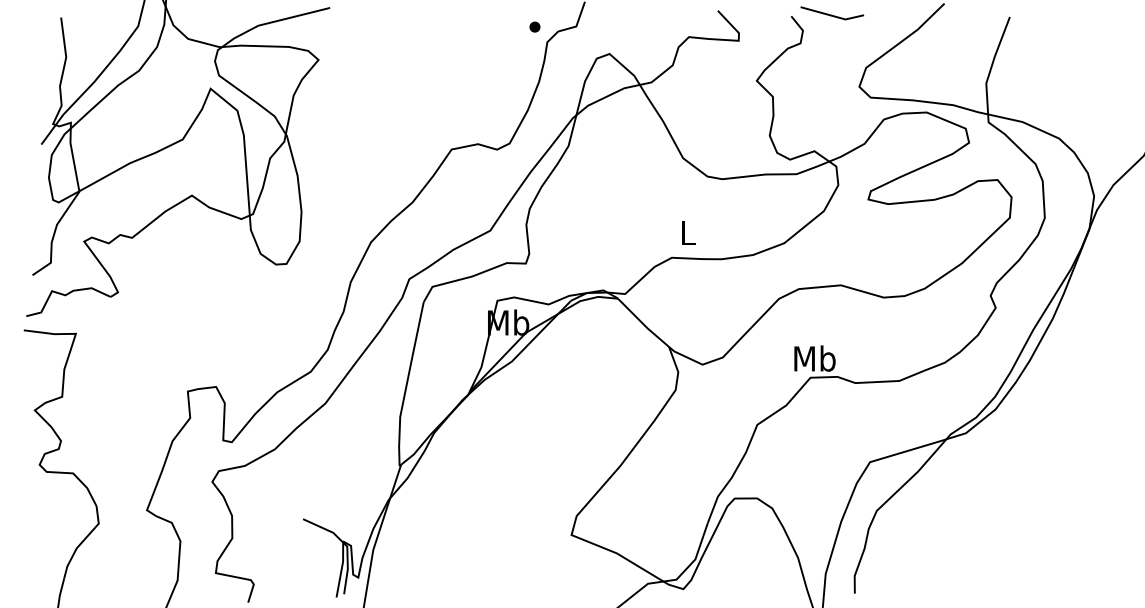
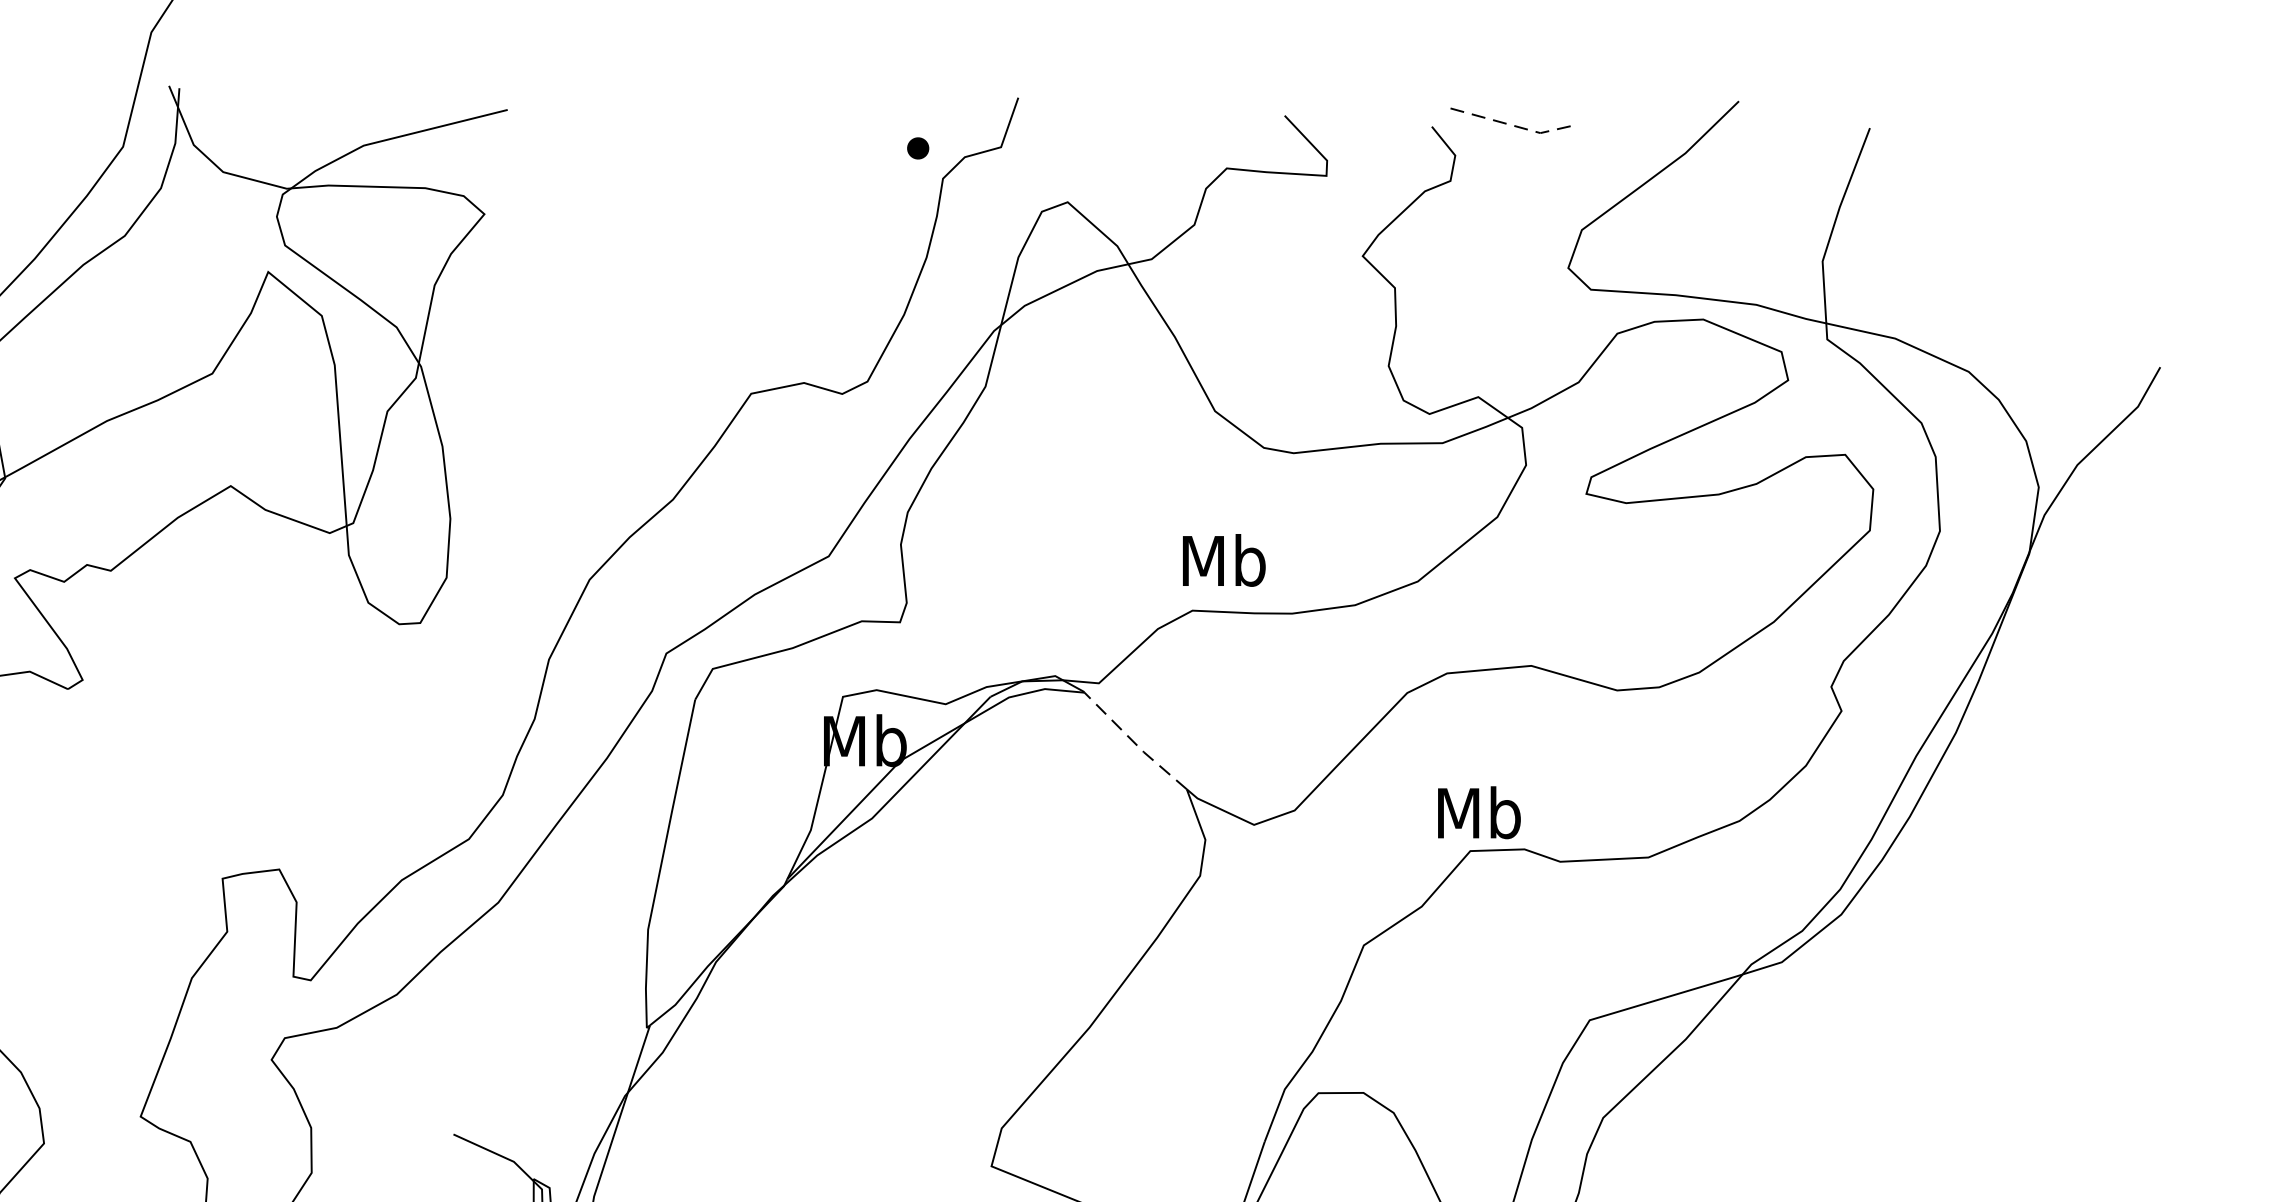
line: (833, 16) -> (1516, 127), solid -> dashed
text: (687, 232) -> (1223, 559), L -> Mb
line: (643, 324) -> (1135, 744), solid -> dashed

